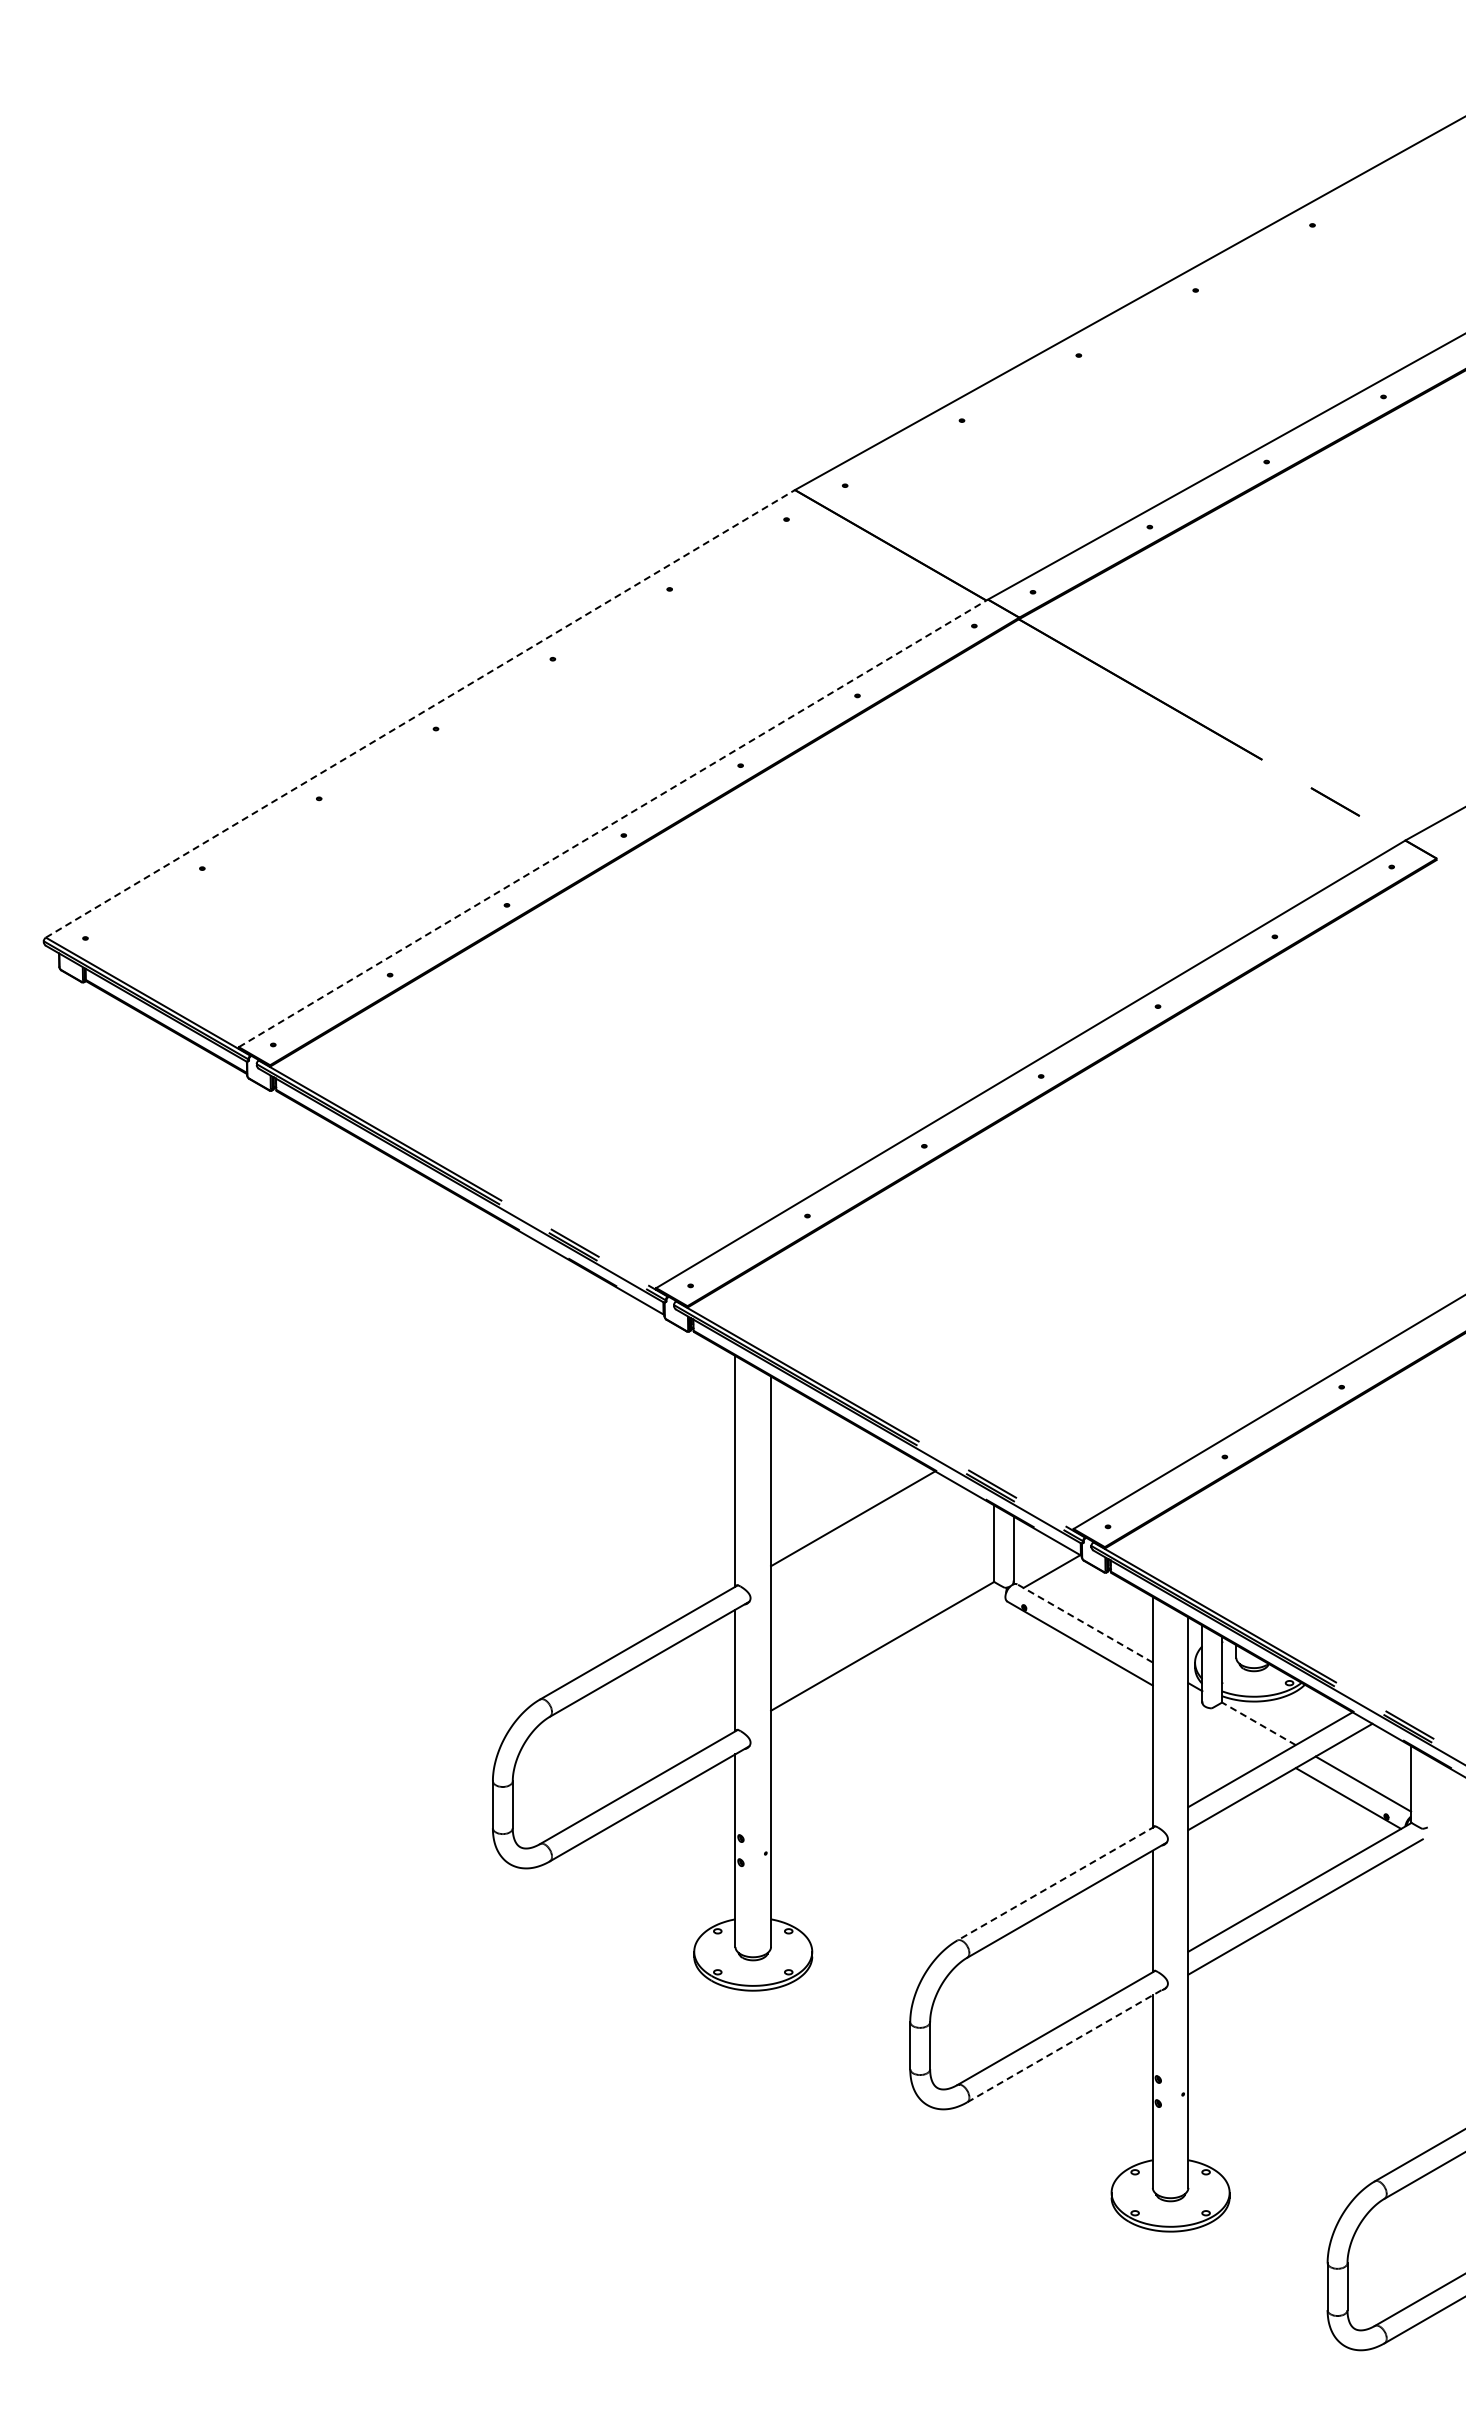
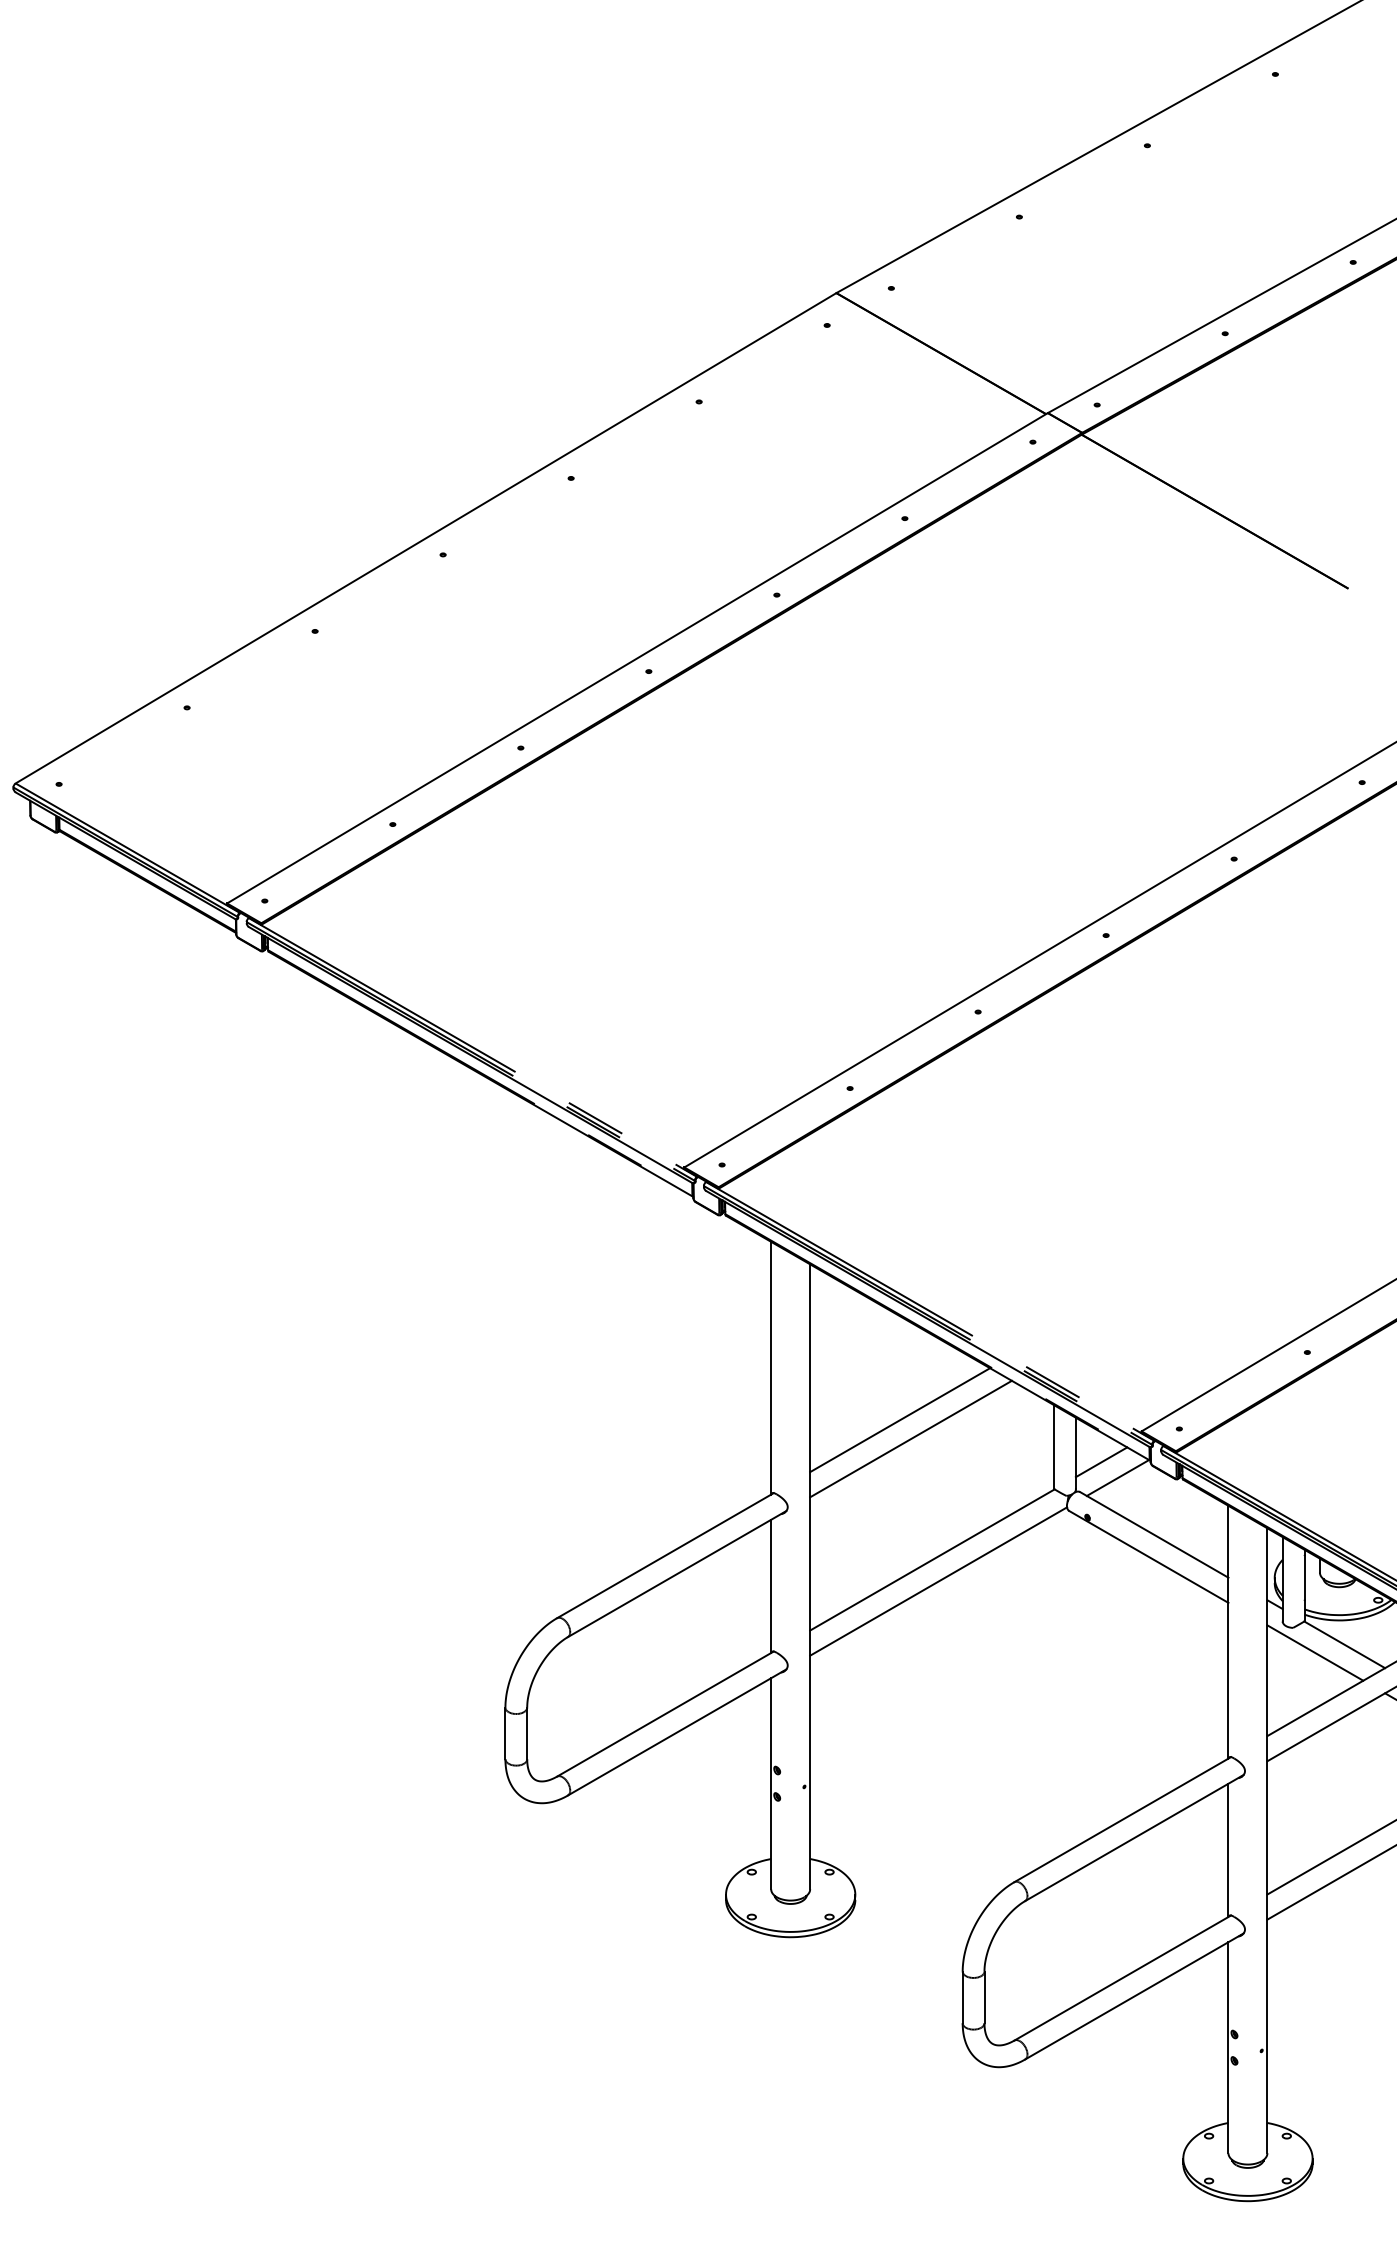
line: (420, 713) -> (426, 537), dashed -> solid
line: (613, 823) -> (637, 658), dashed -> solid
line: (863, 1535) -> (911, 1438), added
line: (1036, 1556) -> (1101, 1461), added
line: (1084, 1623) -> (1153, 1534), dashed -> solid
line: (888, 1665) -> (938, 1580), added
line: (1258, 1723) -> (1344, 1644), dashed -> solid
line: (1231, 1731) -> (1314, 1653), added
line: (1055, 1883) -> (1121, 1819), dashed -> solid
line: (1067, 2044) -> (1134, 1996), dashed -> solid

